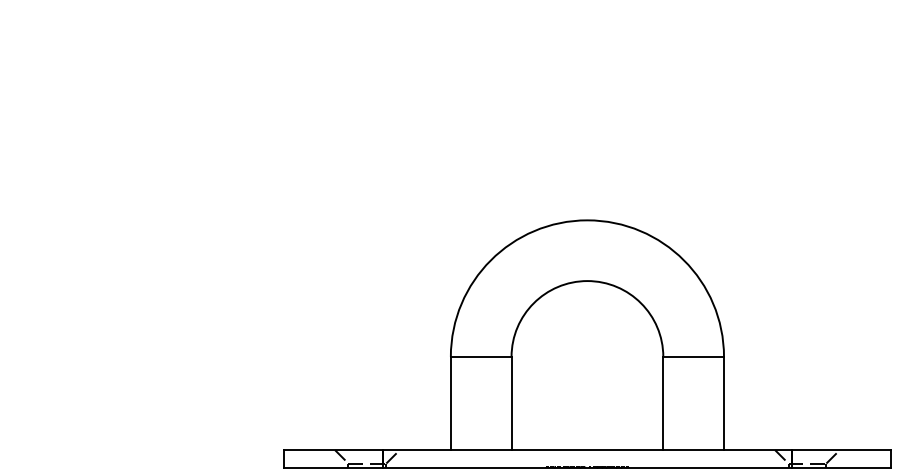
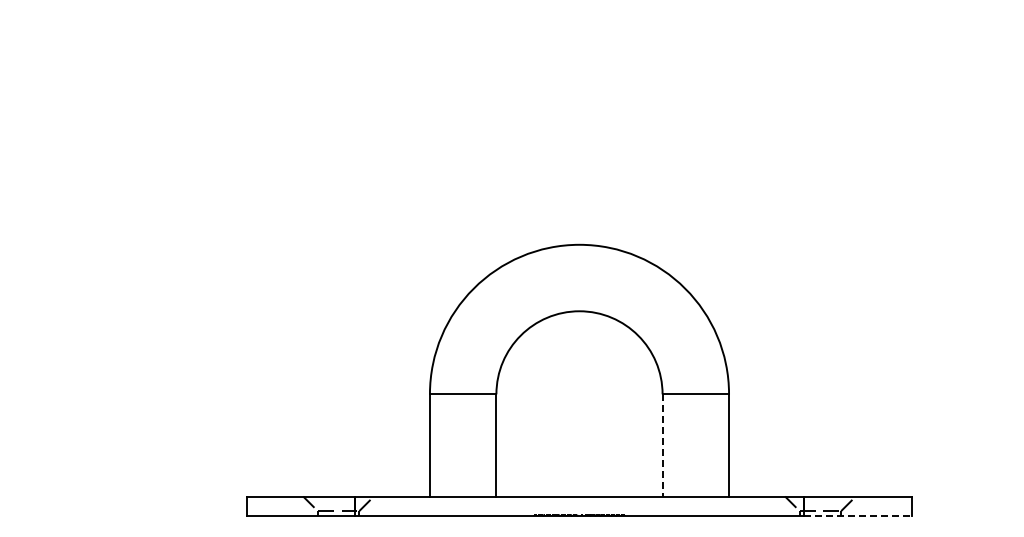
line: (663, 403) -> (662, 445), solid -> dashed
line: (842, 467) -> (858, 515), solid -> dashed

